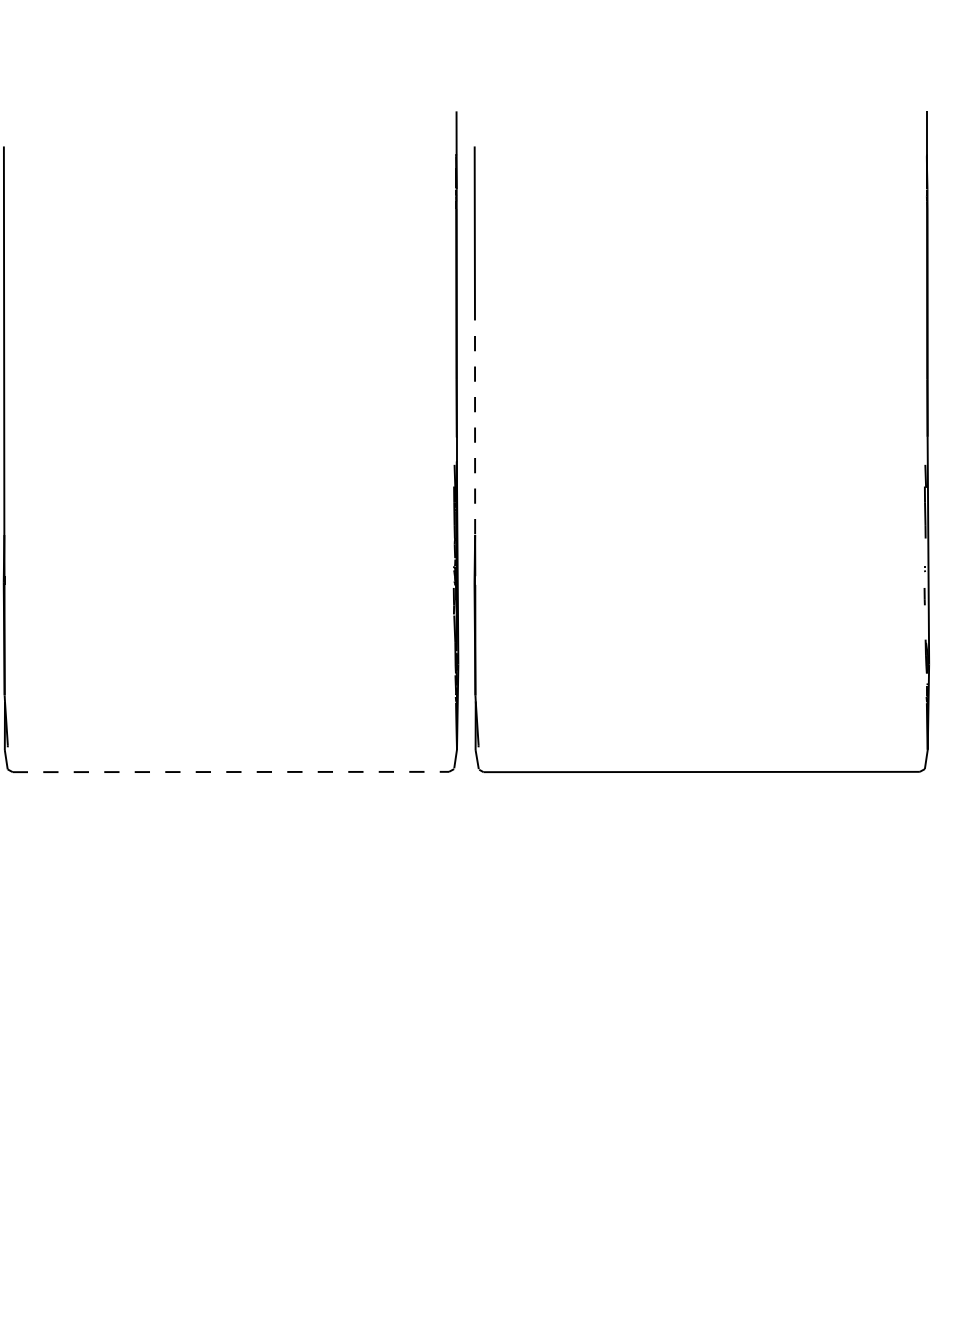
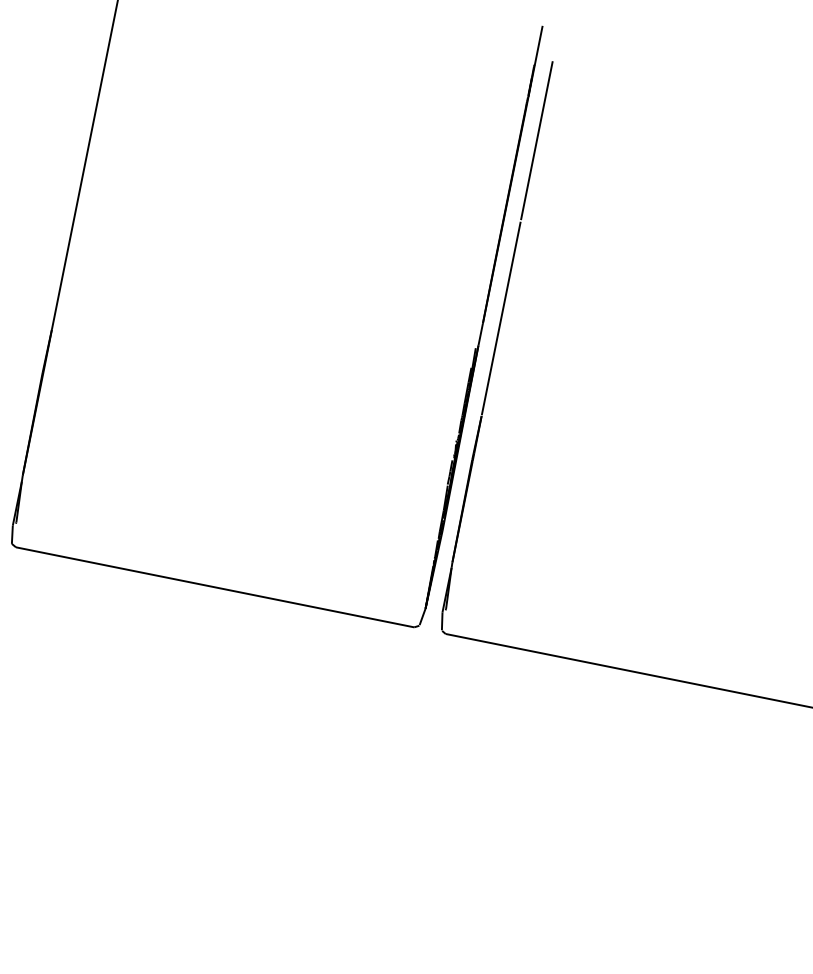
line: (475, 428) -> (501, 318), dashed -> solid
line: (231, 772) -> (215, 587), dashed -> solid

